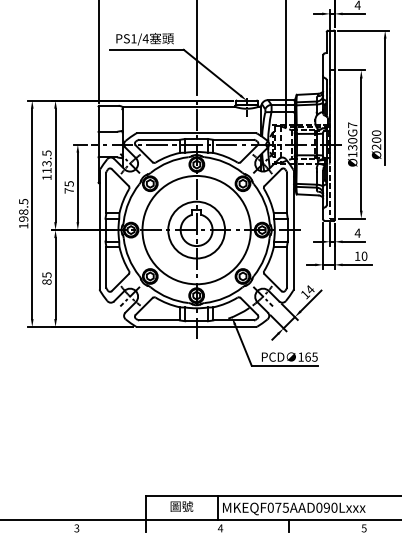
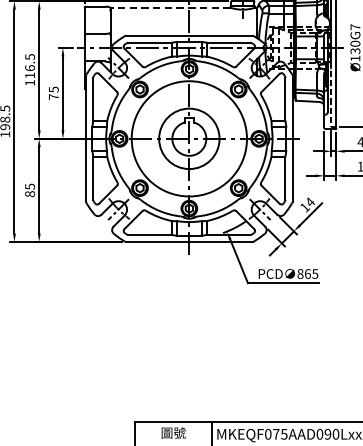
line: (178, 106) -> (170, 7), solid -> dashed
text: (46, 163) -> (29, 67), 113.5 -> 116.5
text: (300, 356) -> (299, 273), 165 -> 865

